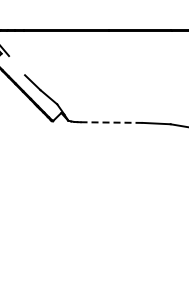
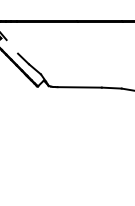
line: (112, 122) -> (80, 87), dashed -> solid

